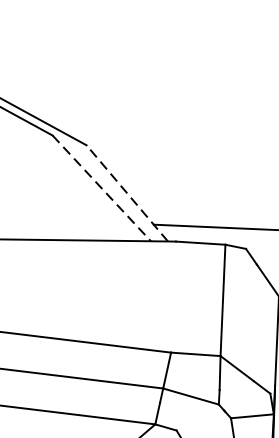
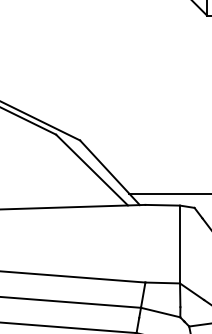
line: (102, 189) -> (92, 170), dashed -> solid
line: (126, 192) -> (109, 172), dashed -> solid

